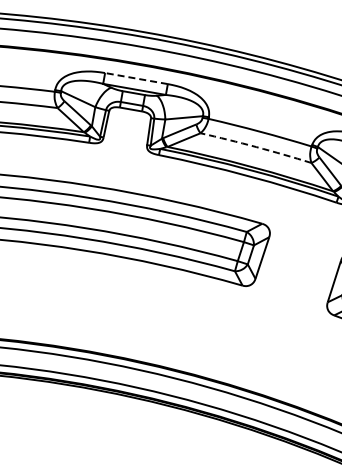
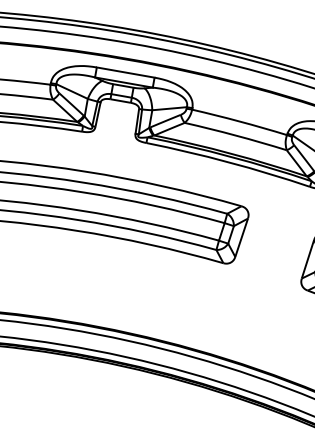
line: (136, 78) -> (125, 72), dashed -> solid
arc: (256, 147) -> (236, 136), dashed -> solid

